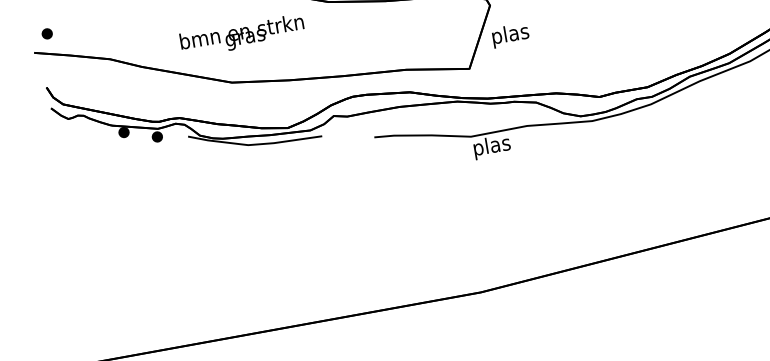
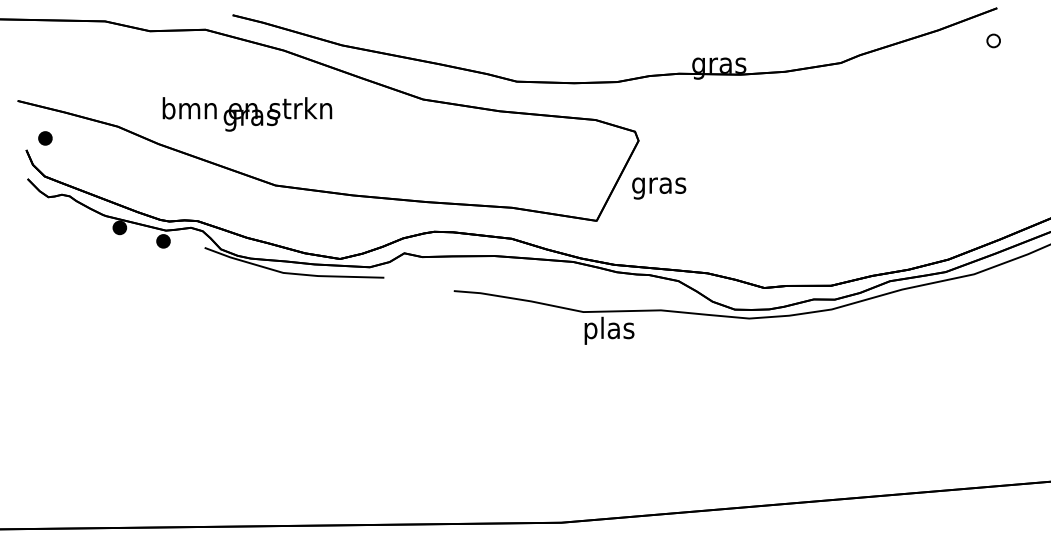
part: (47, 33) -> (45, 138), moved
text: (242, 35) -> (247, 114), moved
text: (510, 35) -> (659, 185), plas -> gras

